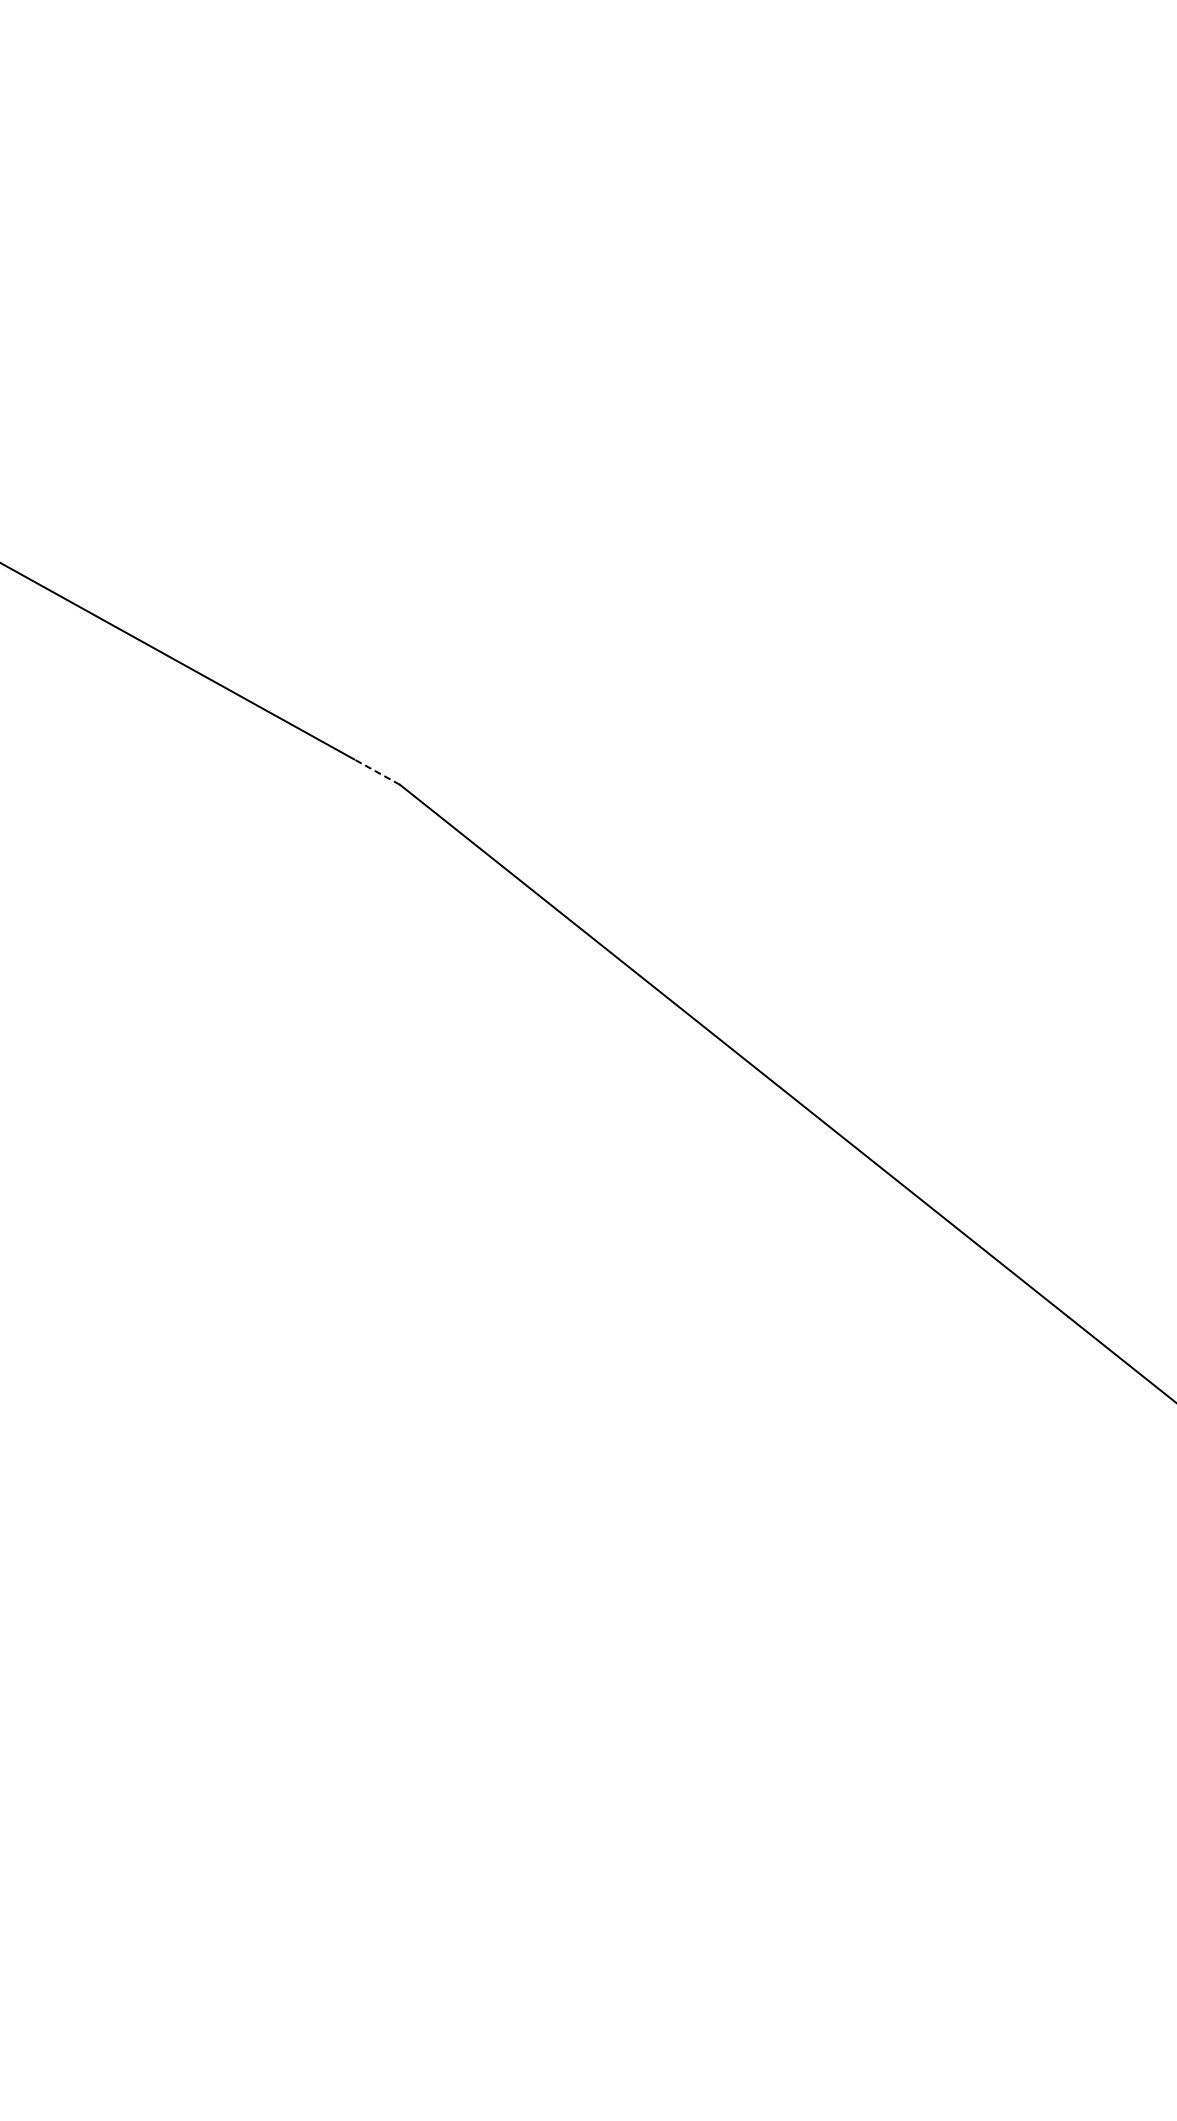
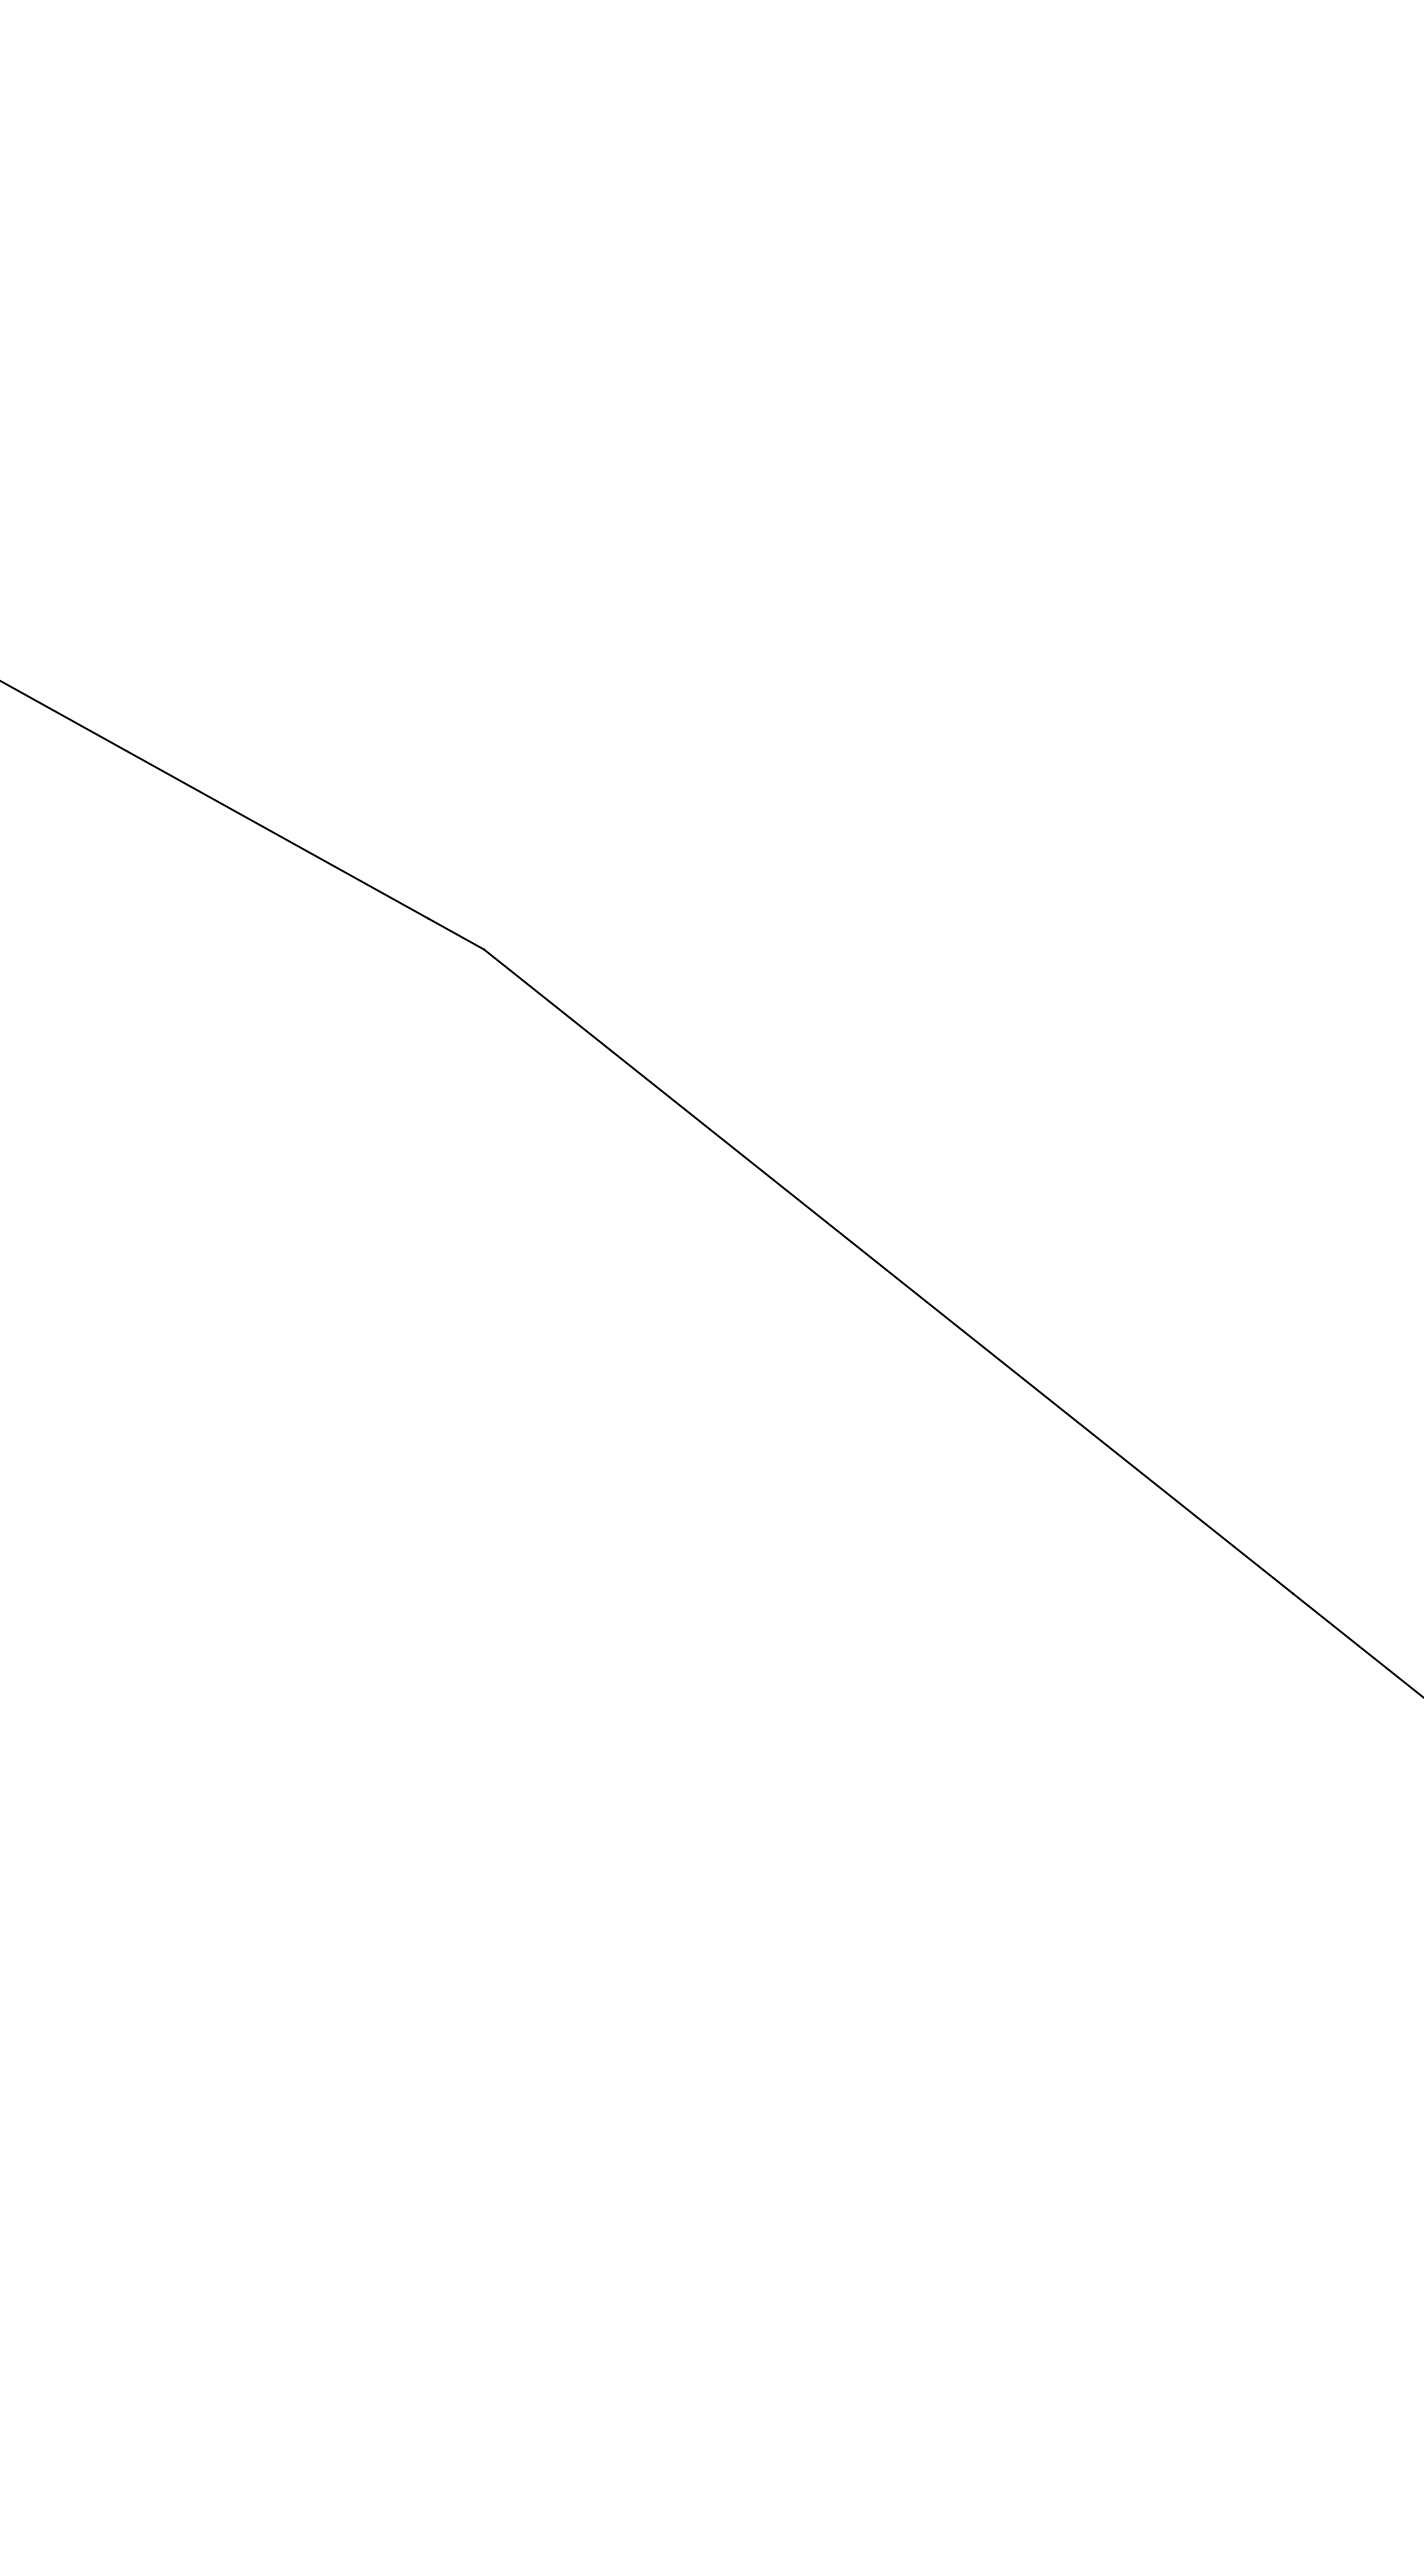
line: (376, 771) -> (455, 933), dashed -> solid

